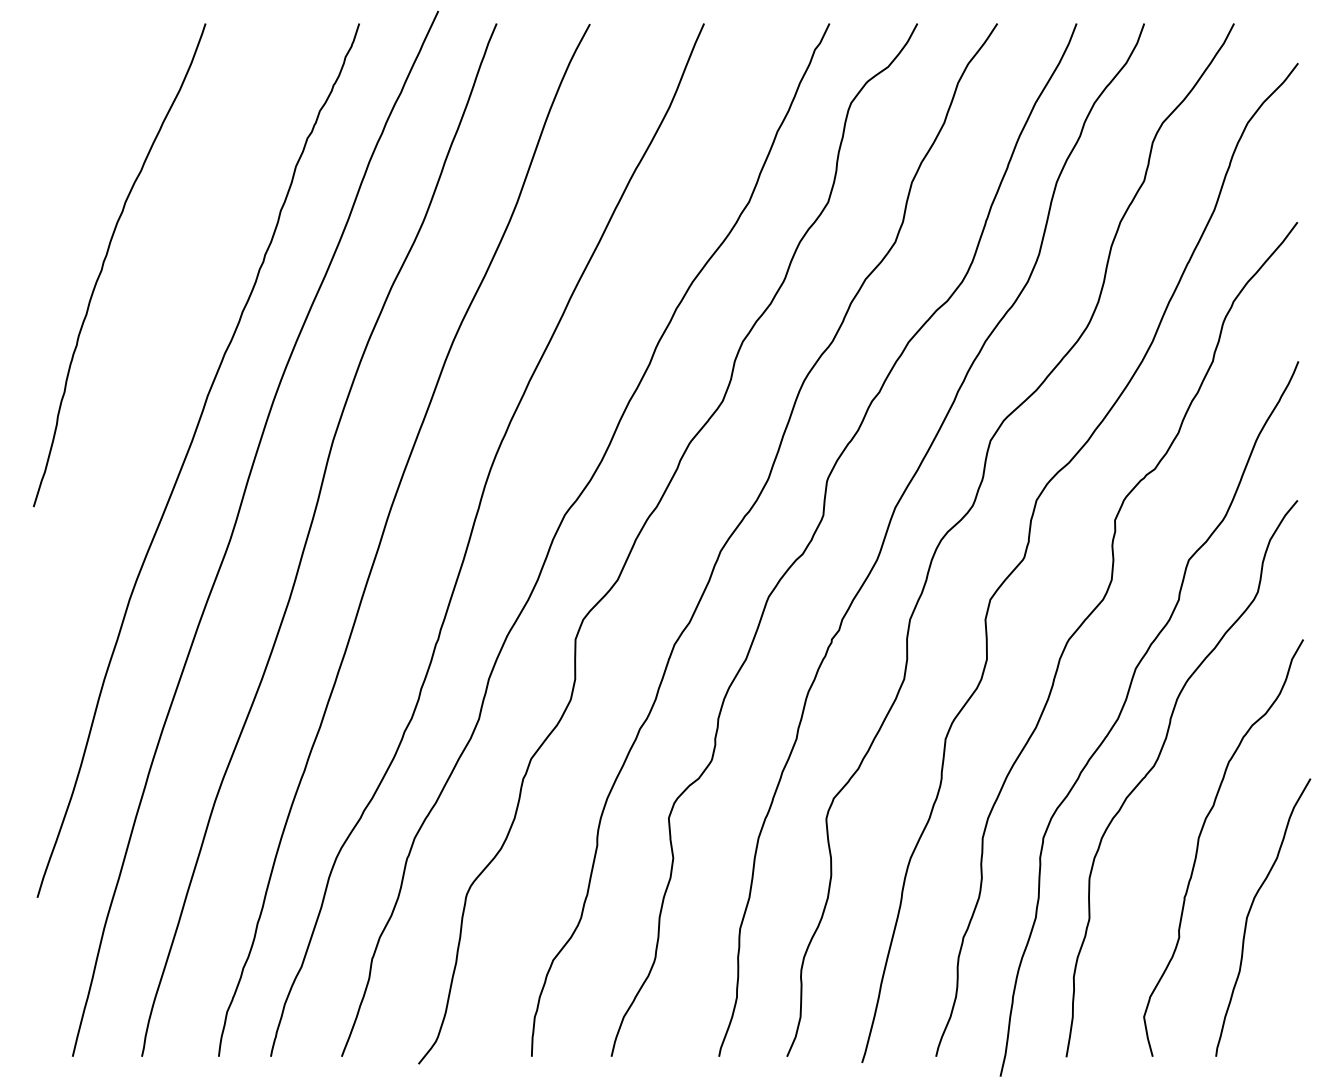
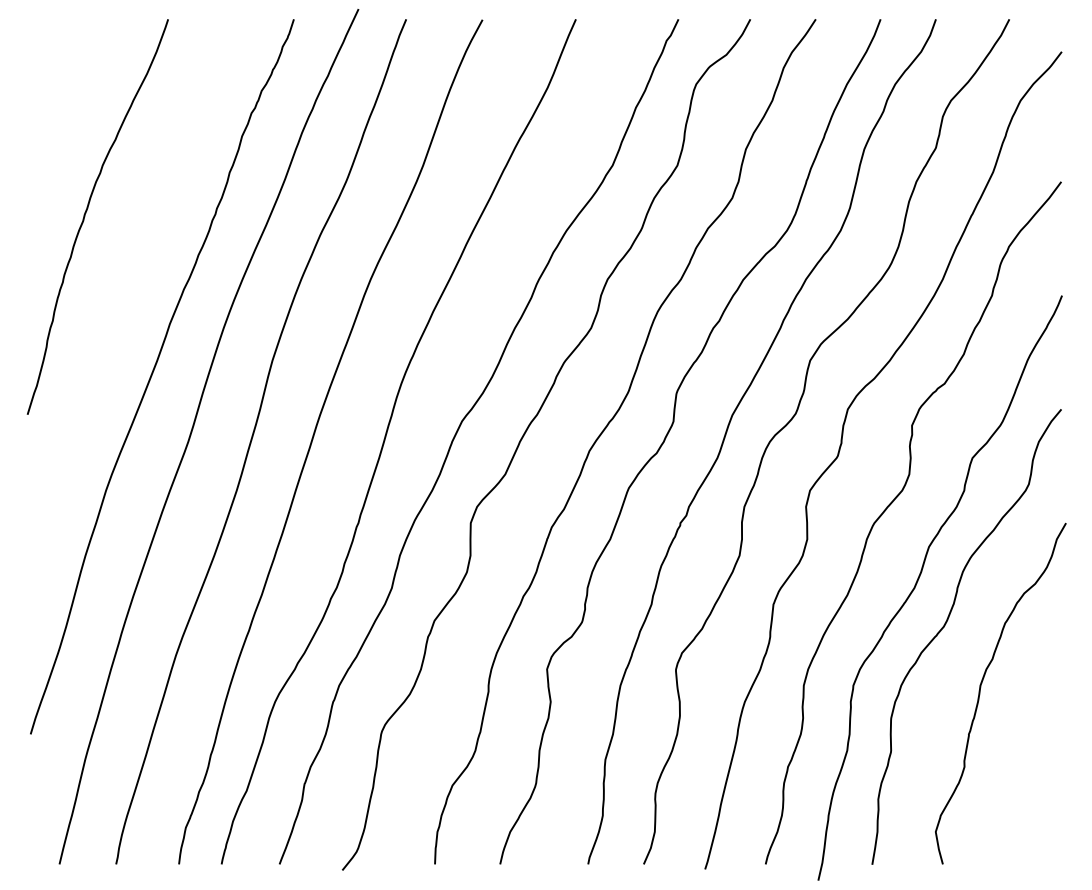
curve: (1250, 911) -> (1022, 745), removed

